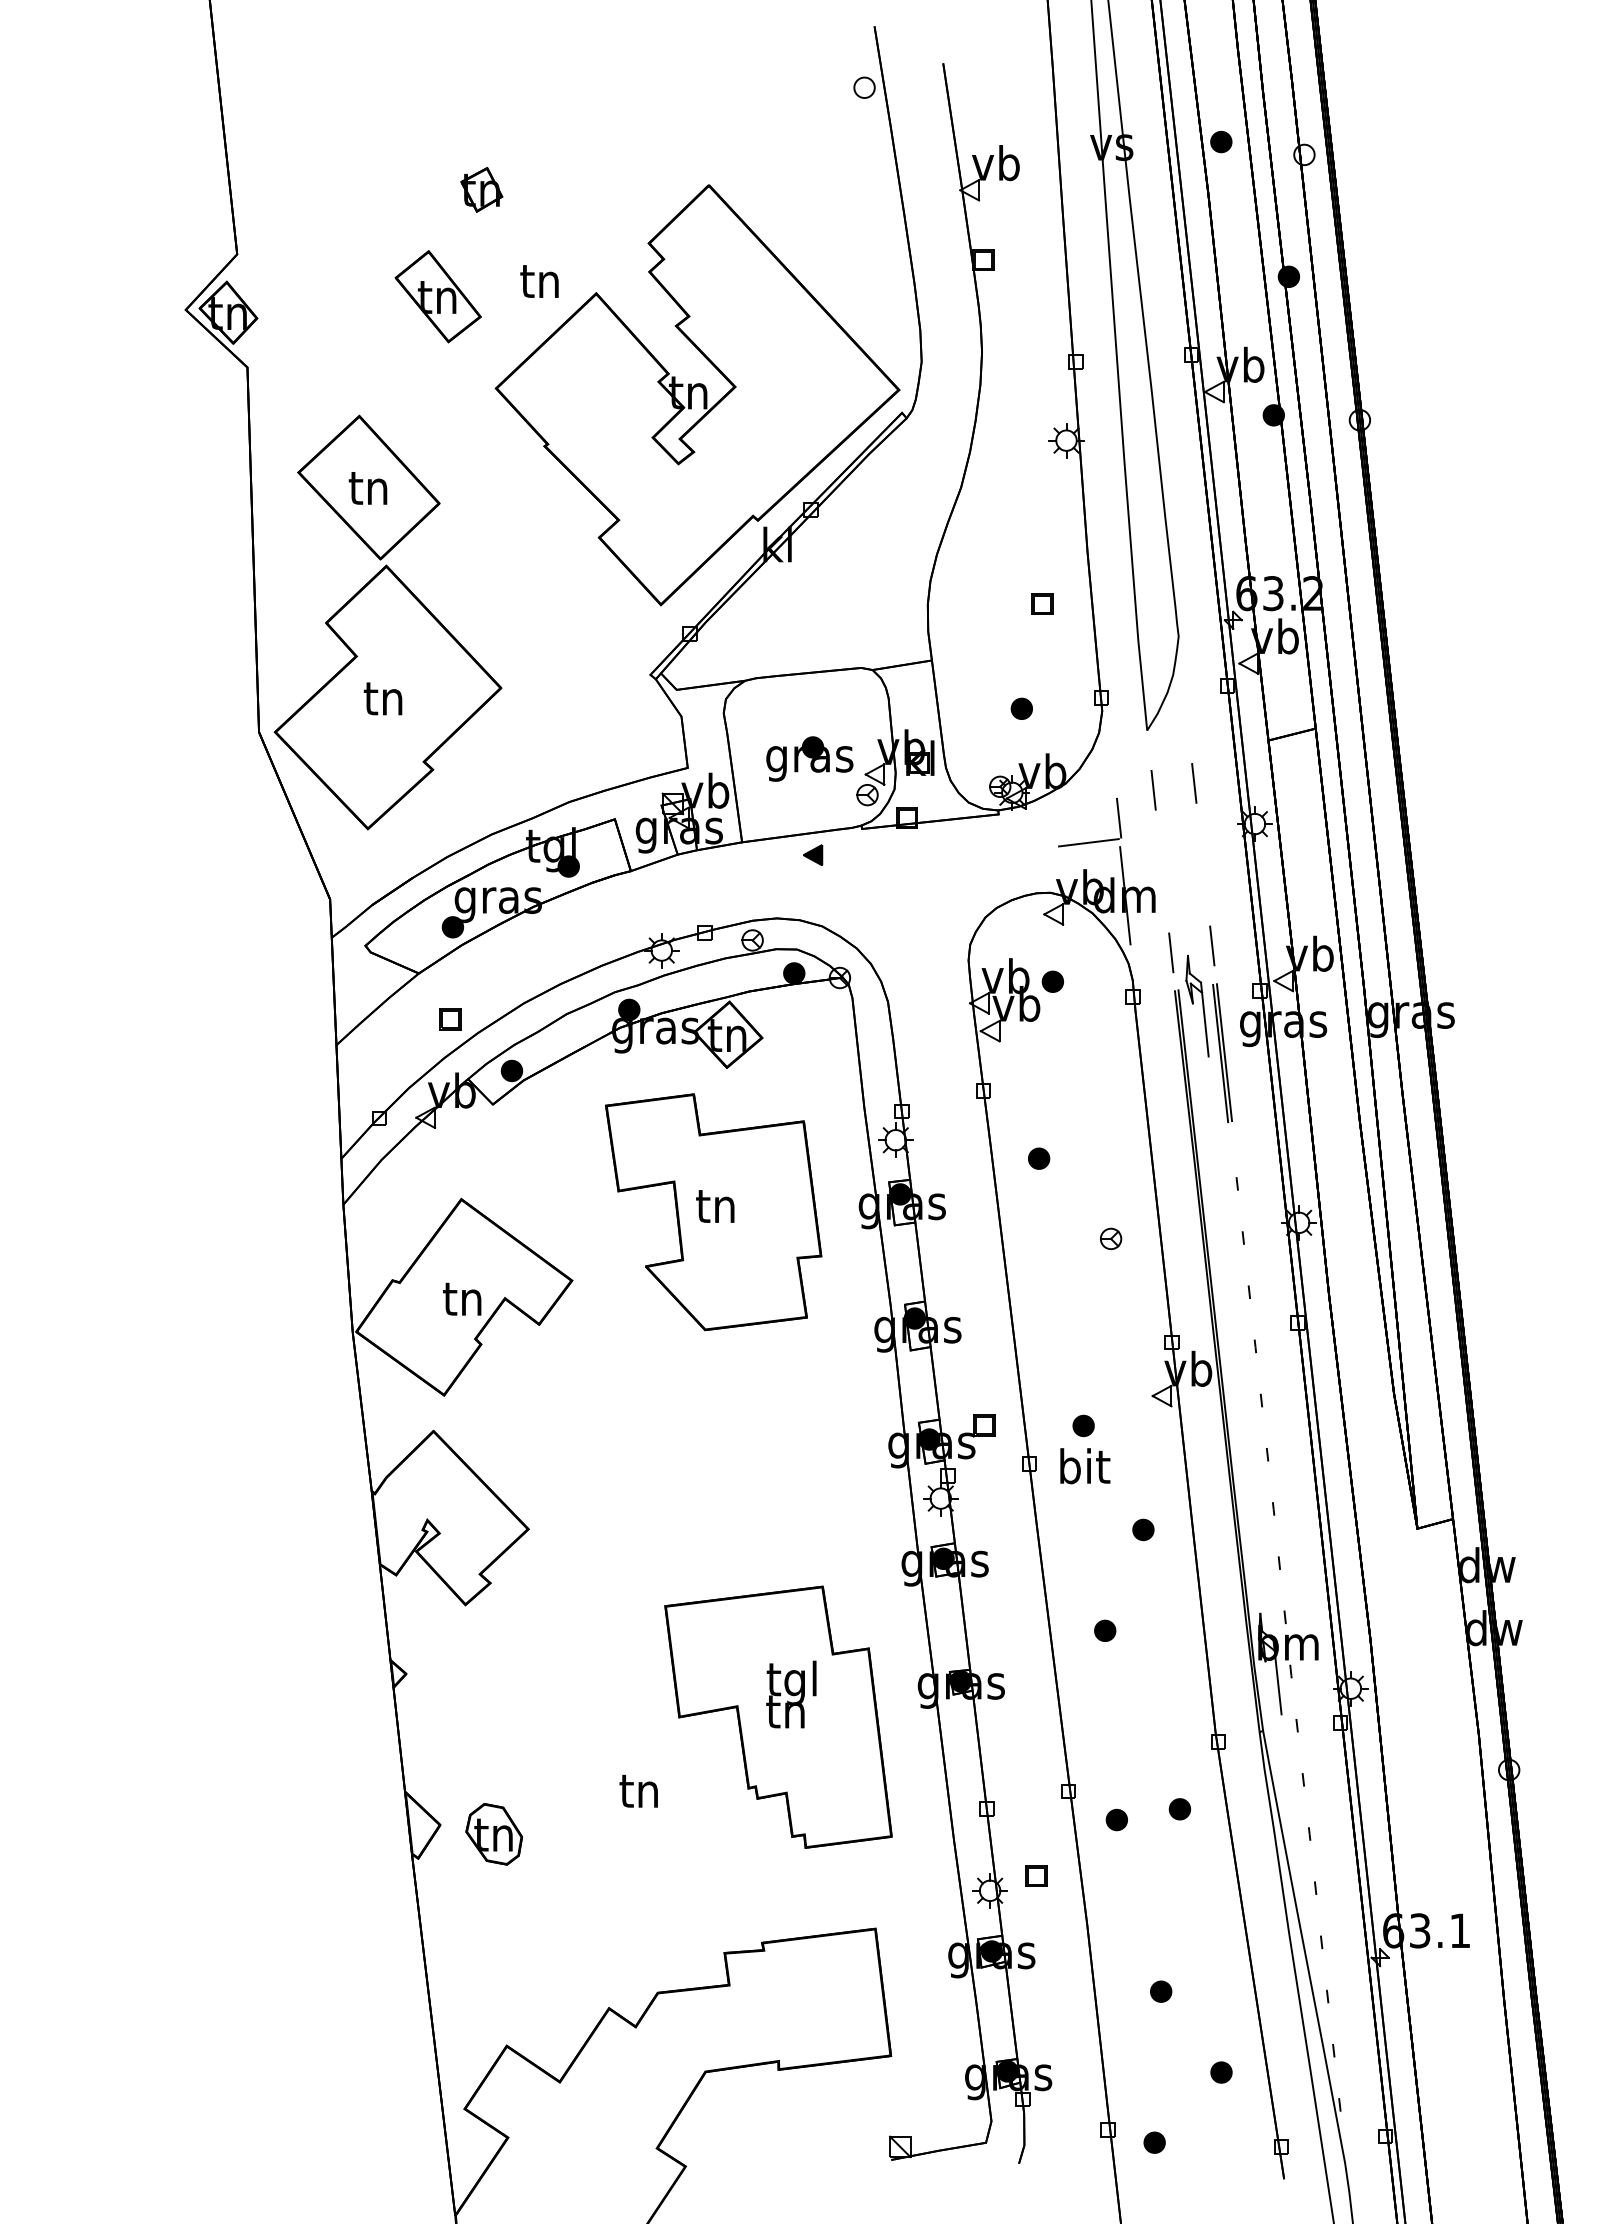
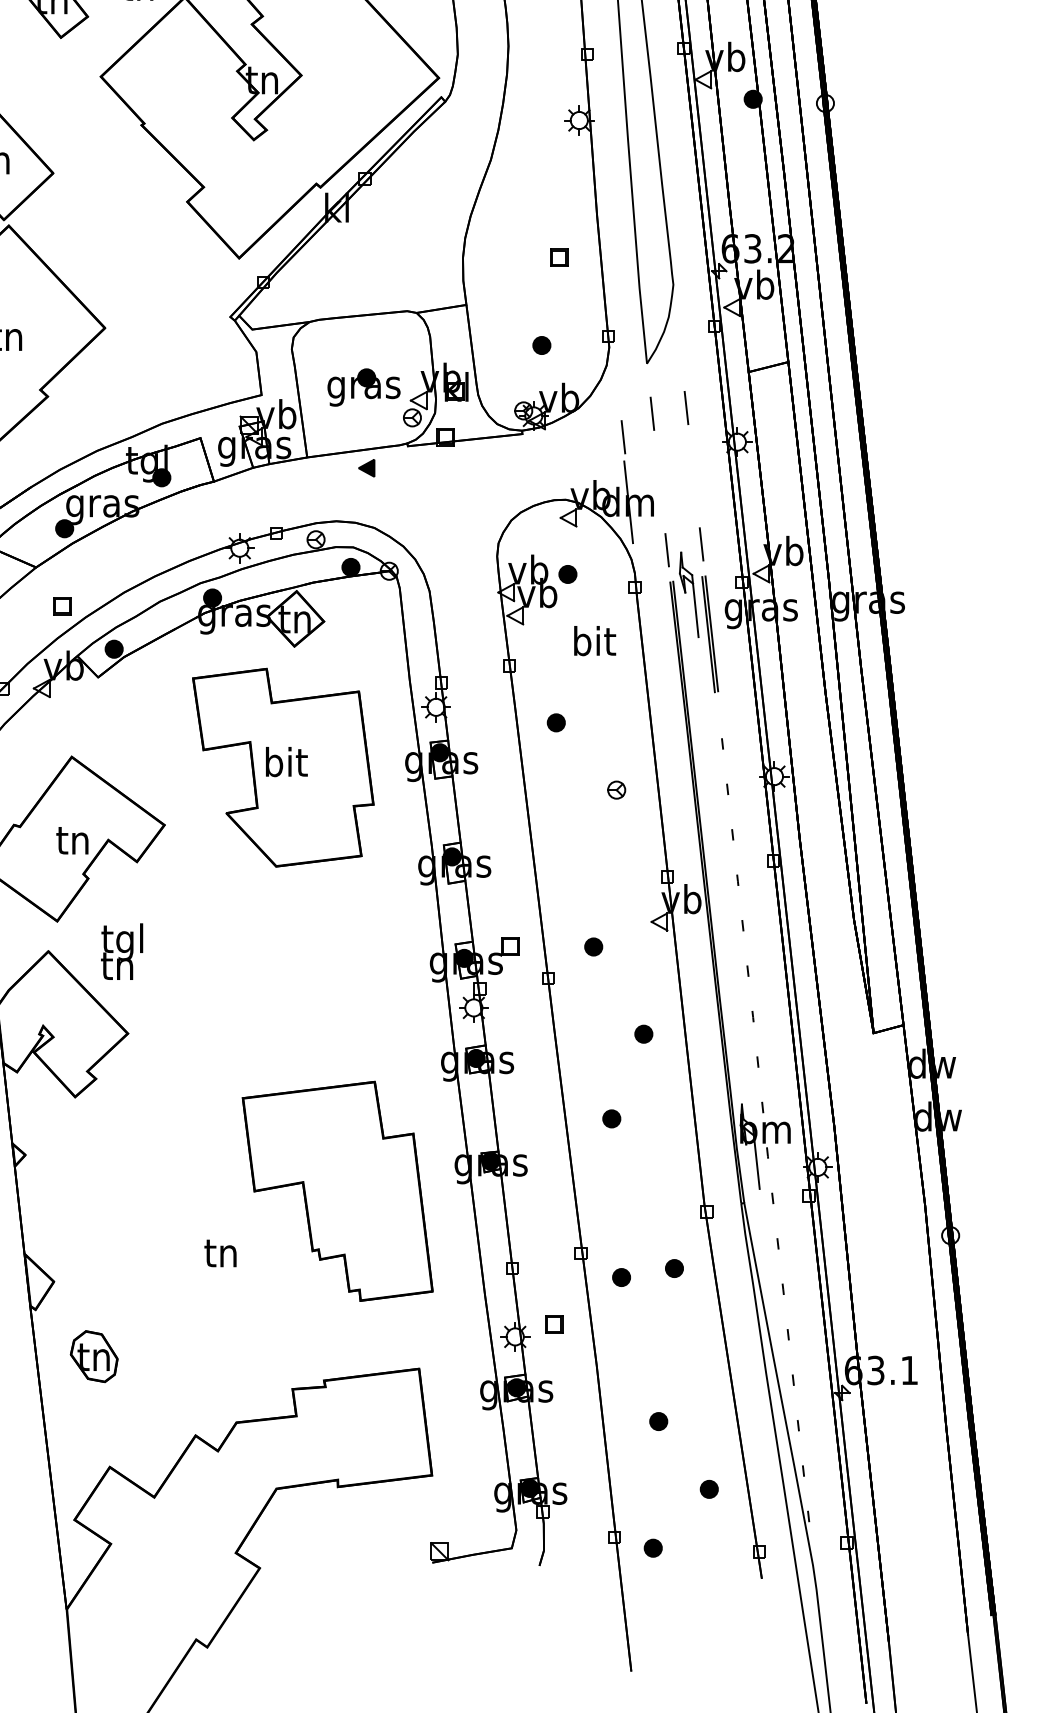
line: (1088, 842) -> (597, 457), removed
text: (717, 1205) -> (286, 762), tn -> bit
text: (1085, 1466) -> (595, 641), moved
text: (791, 1694) -> (122, 951), moved
part: (493, 1834) -> (93, 1356), moved

